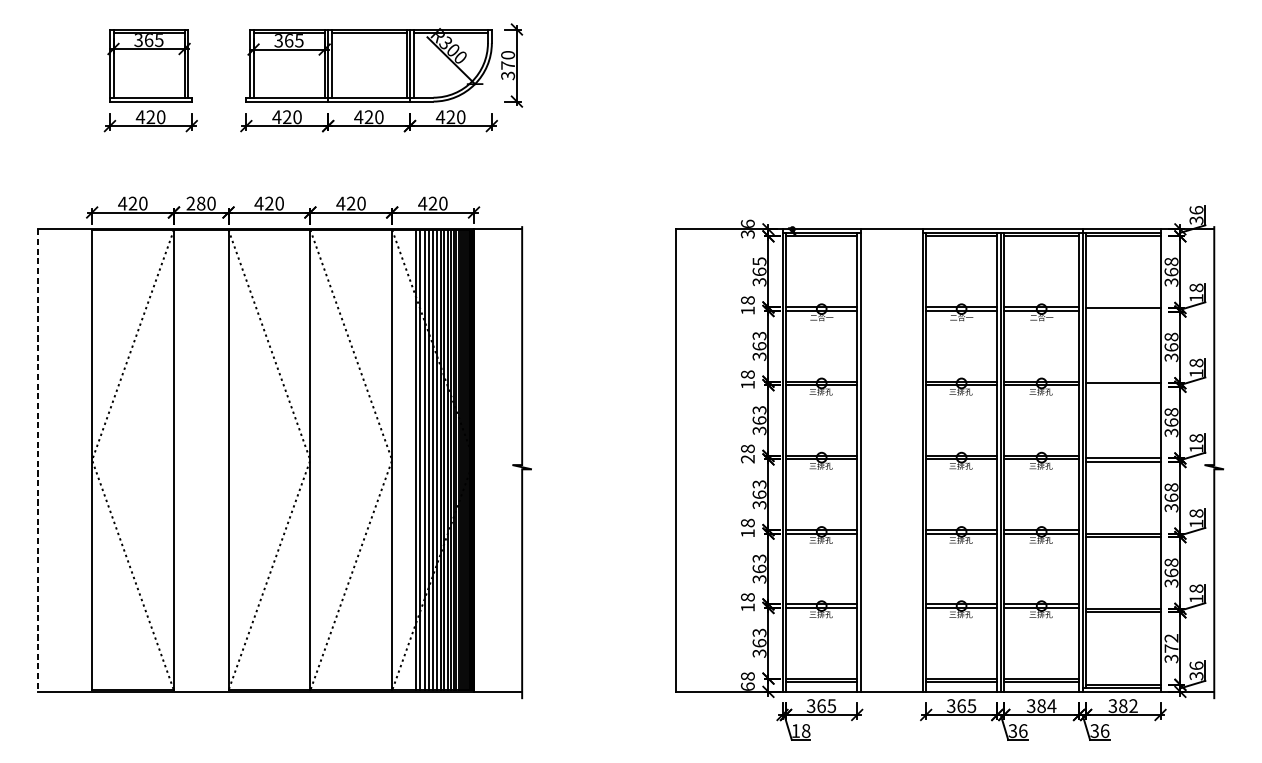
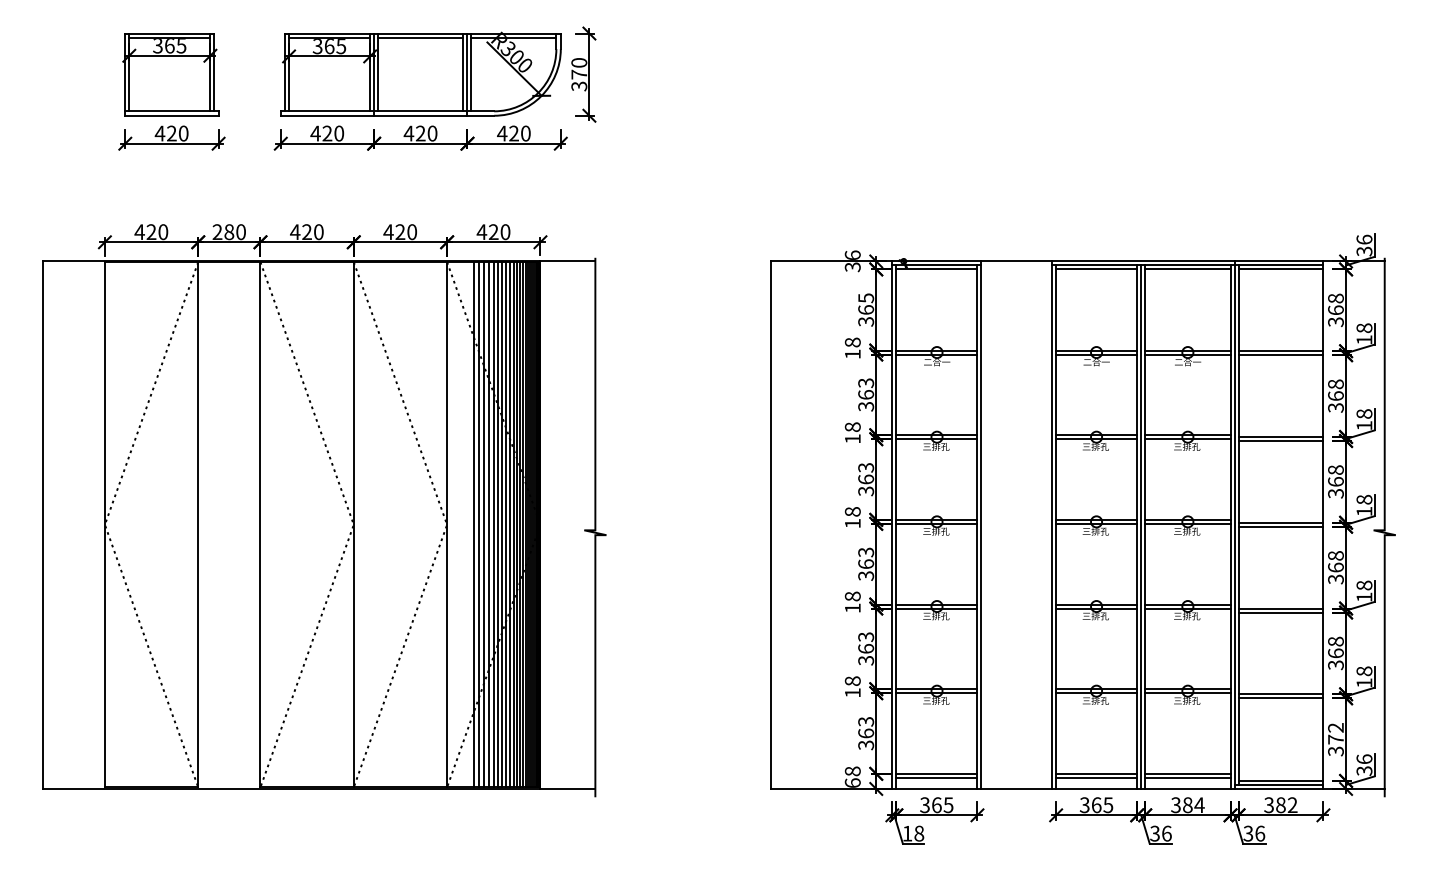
line: (1122, 311) -> (1280, 355), added
line: (1122, 386) -> (1280, 440), added
text: (747, 459) -> (852, 523), 28 -> 18
line: (38, 460) -> (43, 525), dashed -> solid

